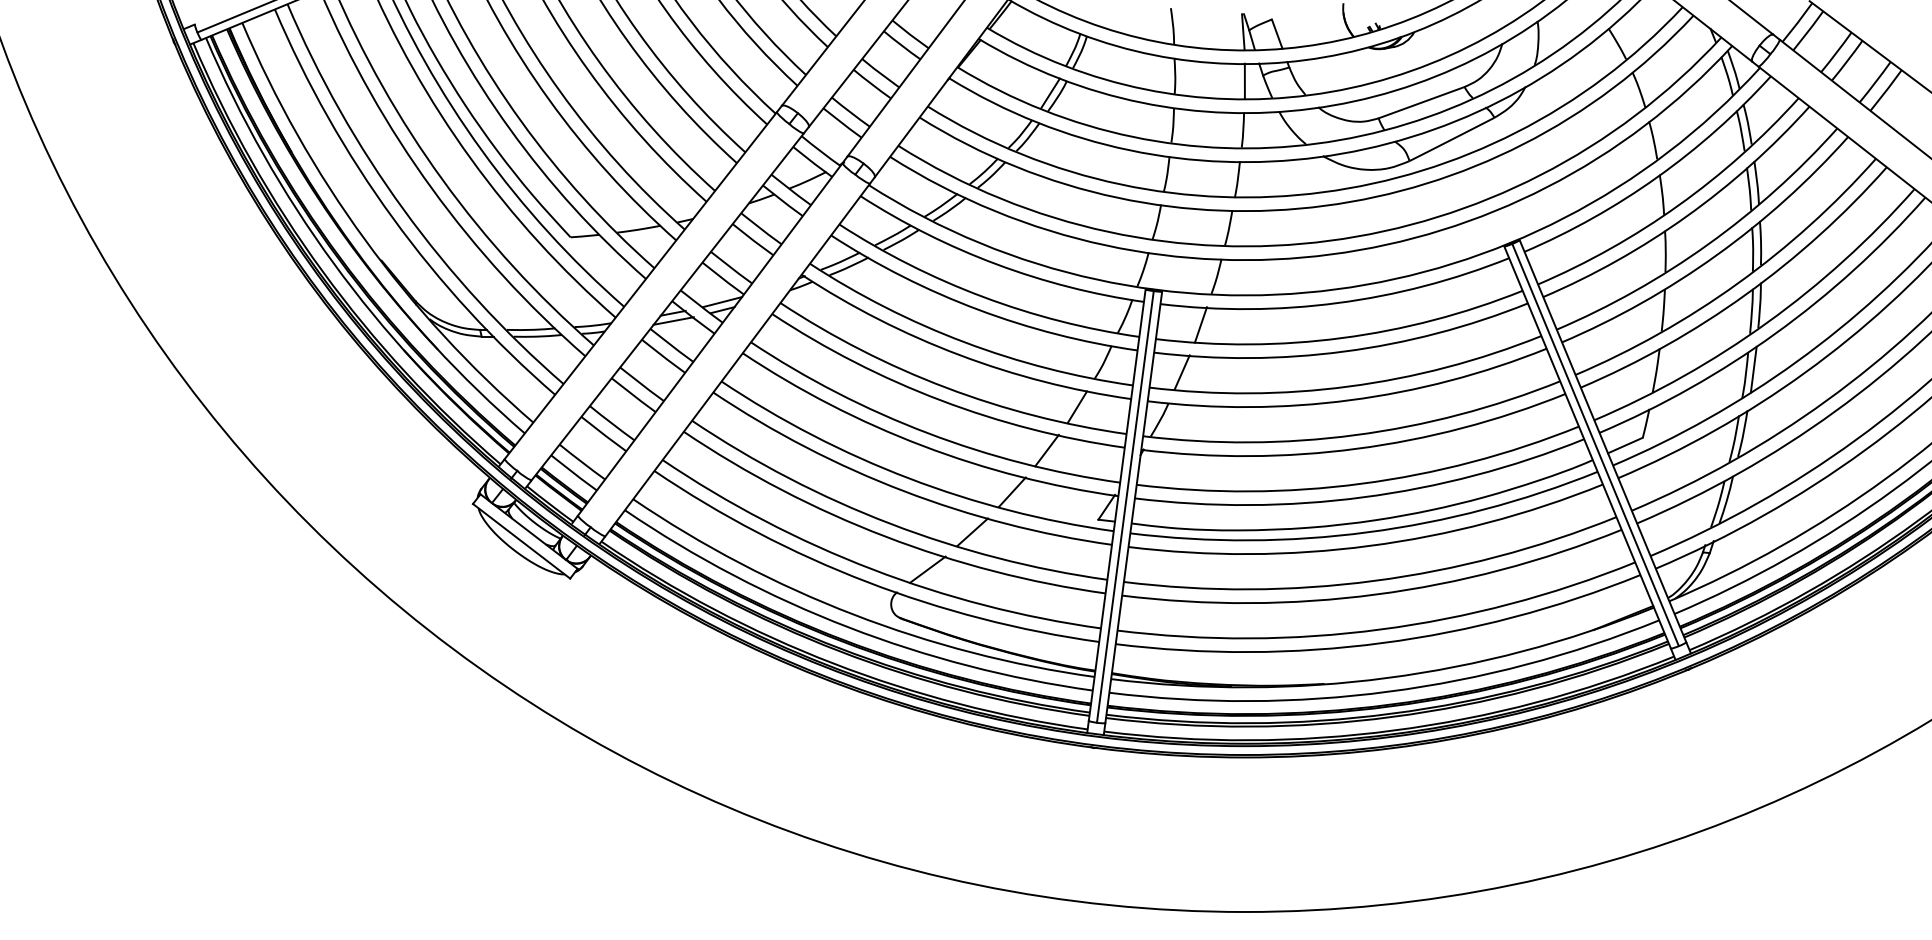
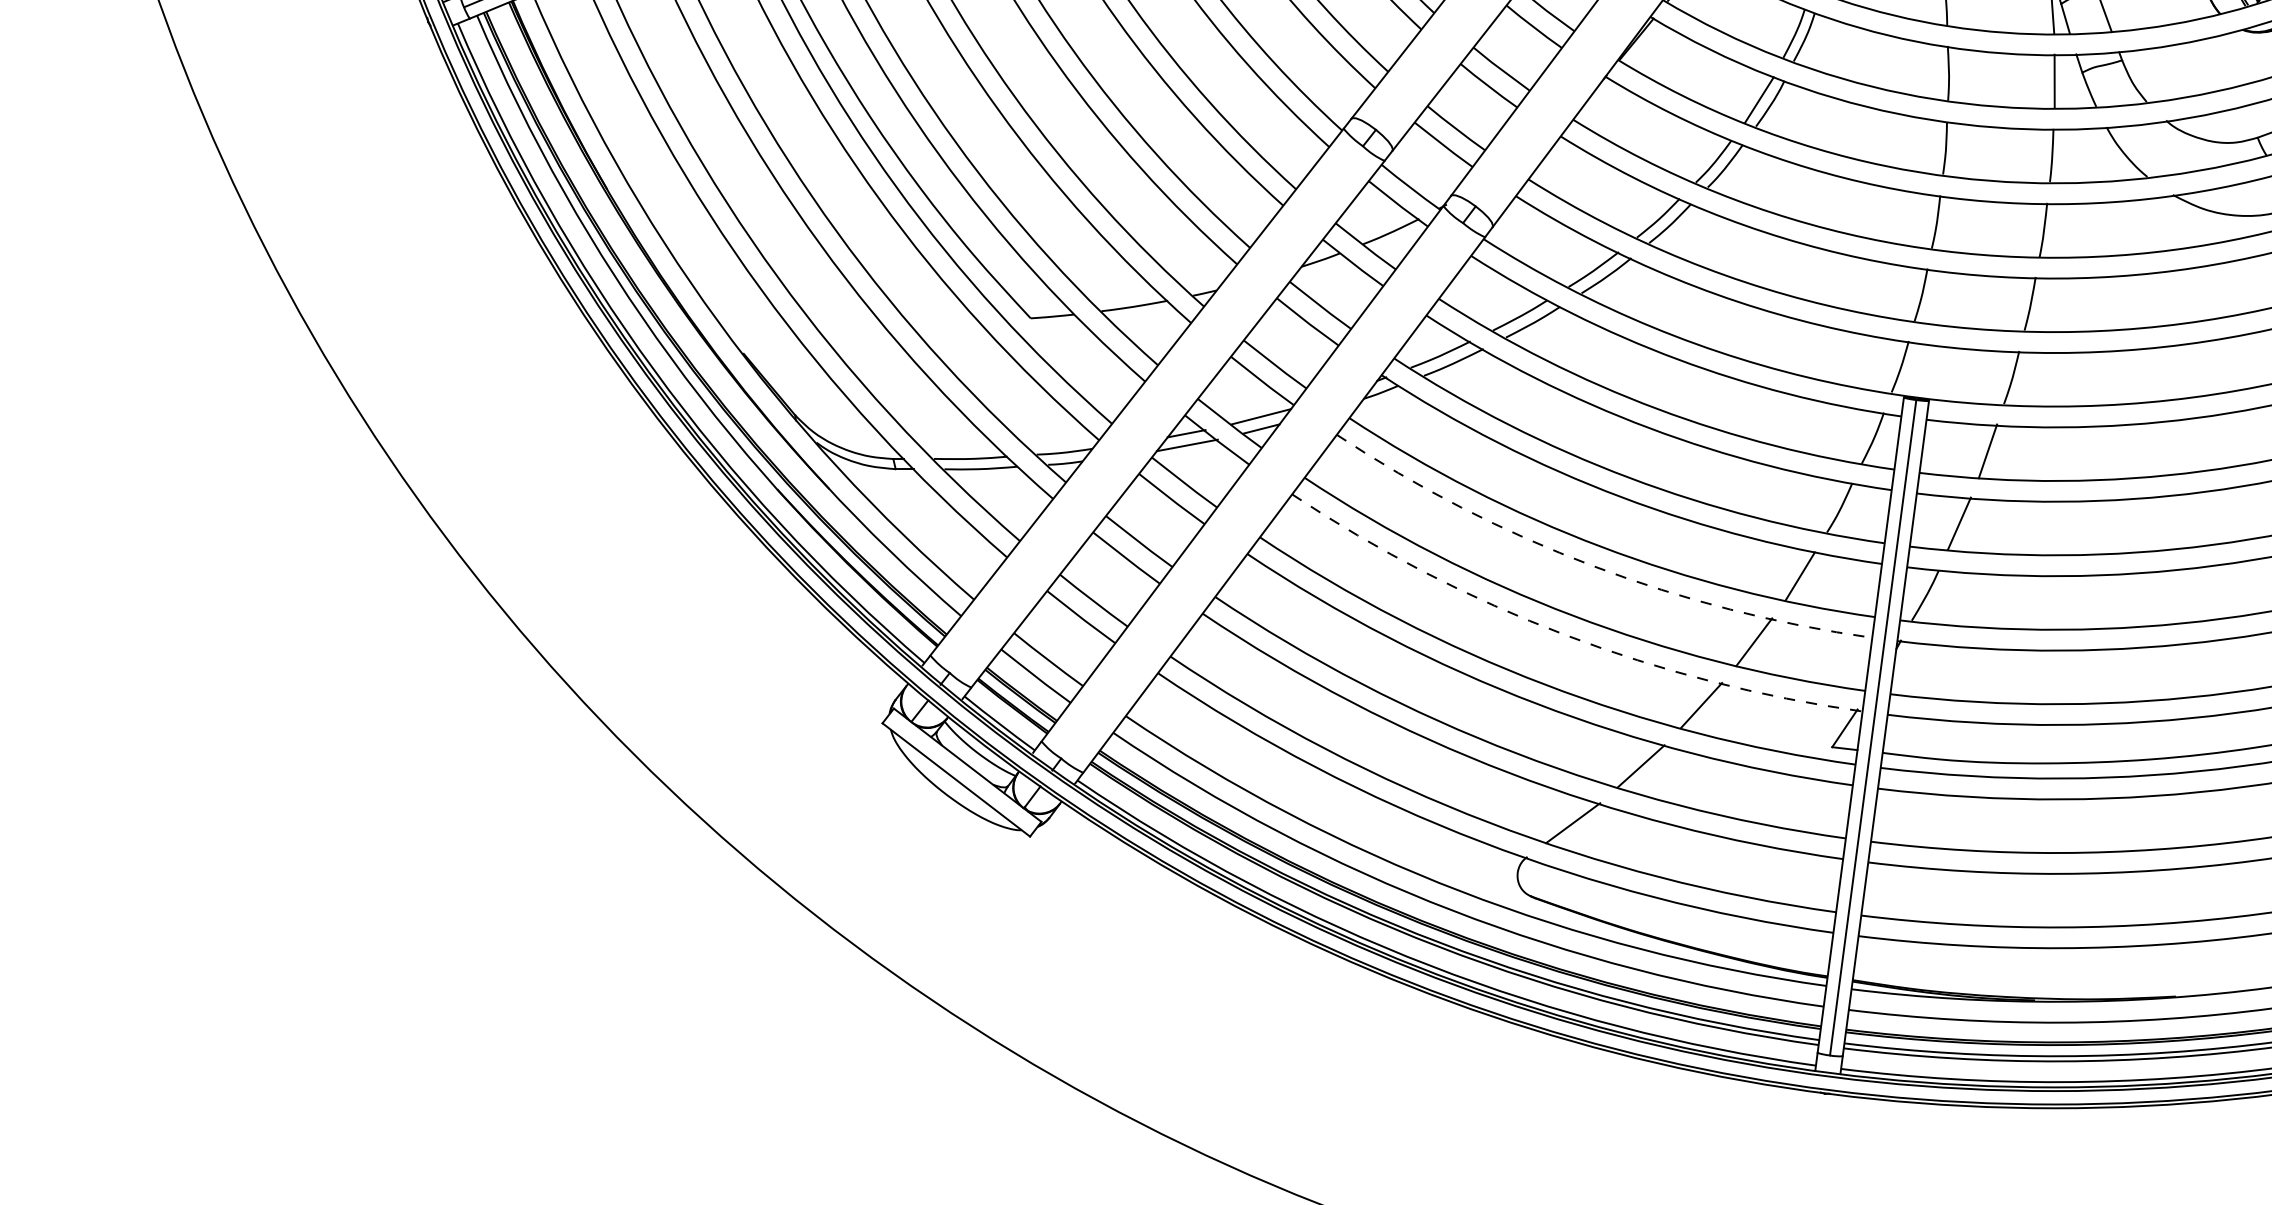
arc: (941, 400) -> (1593, 566), solid -> dashed
arc: (922, 445) -> (1565, 634), solid -> dashed

